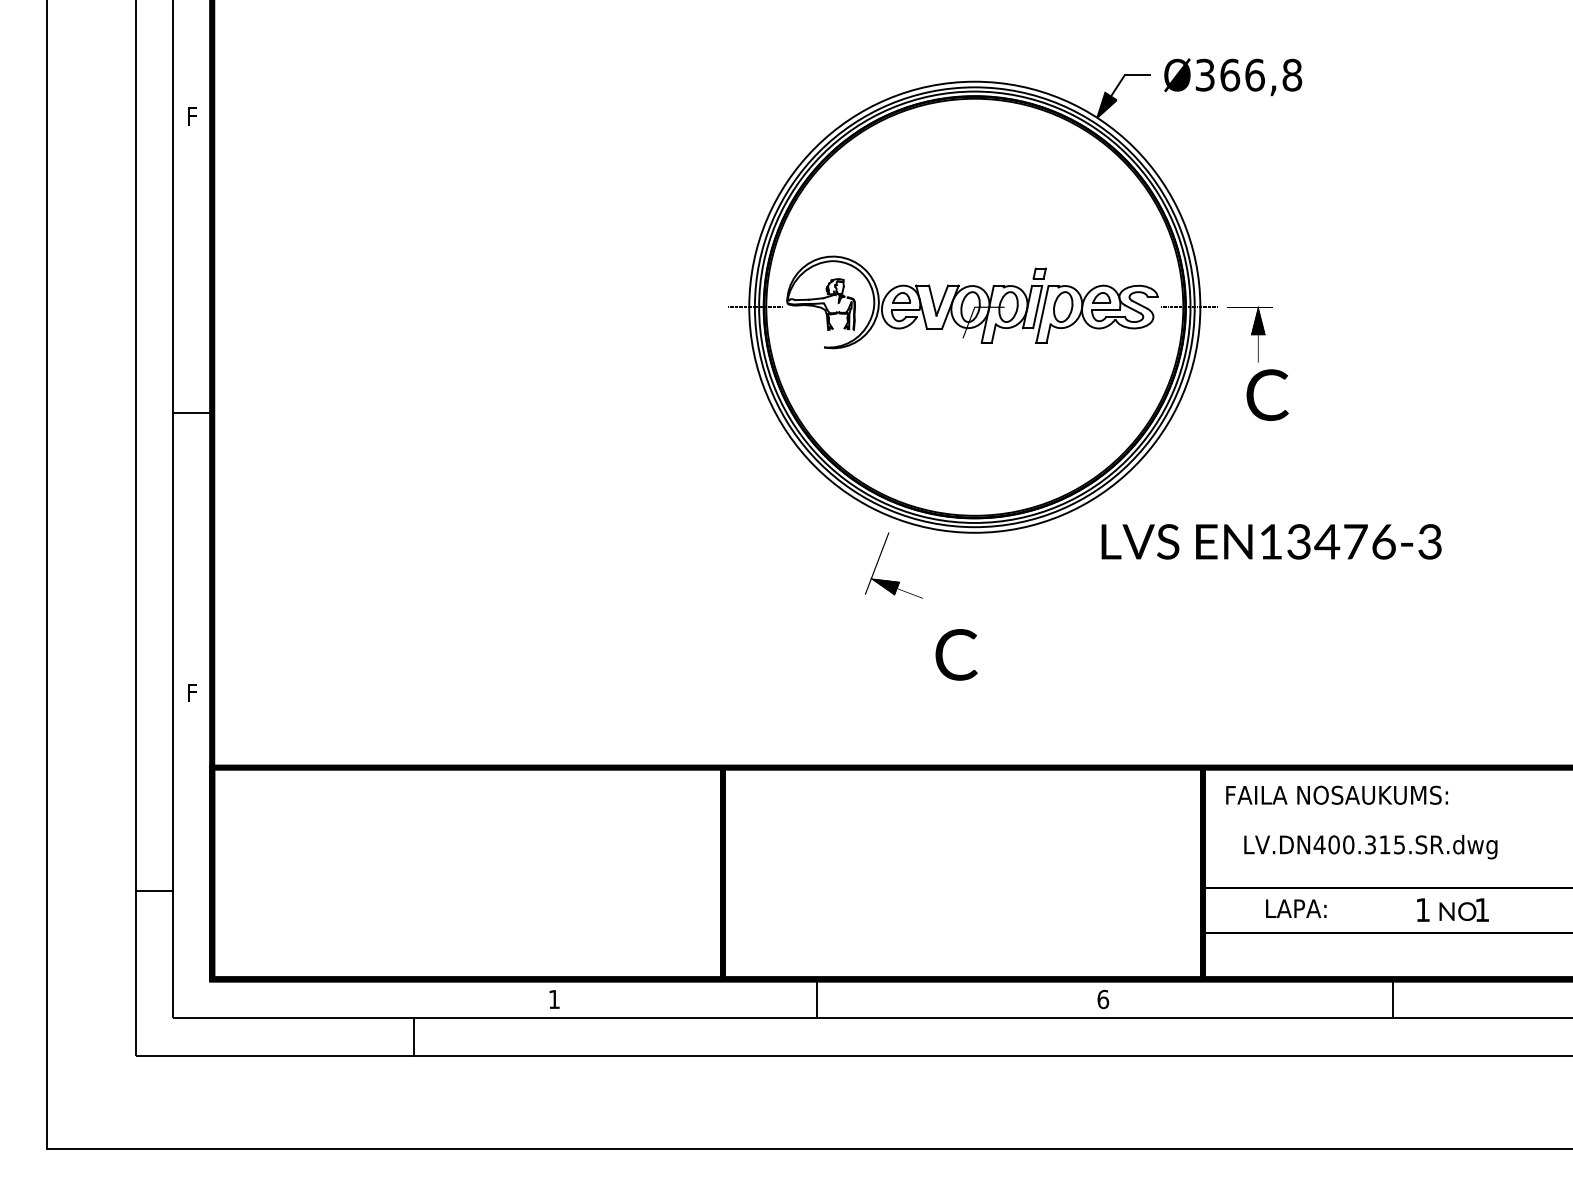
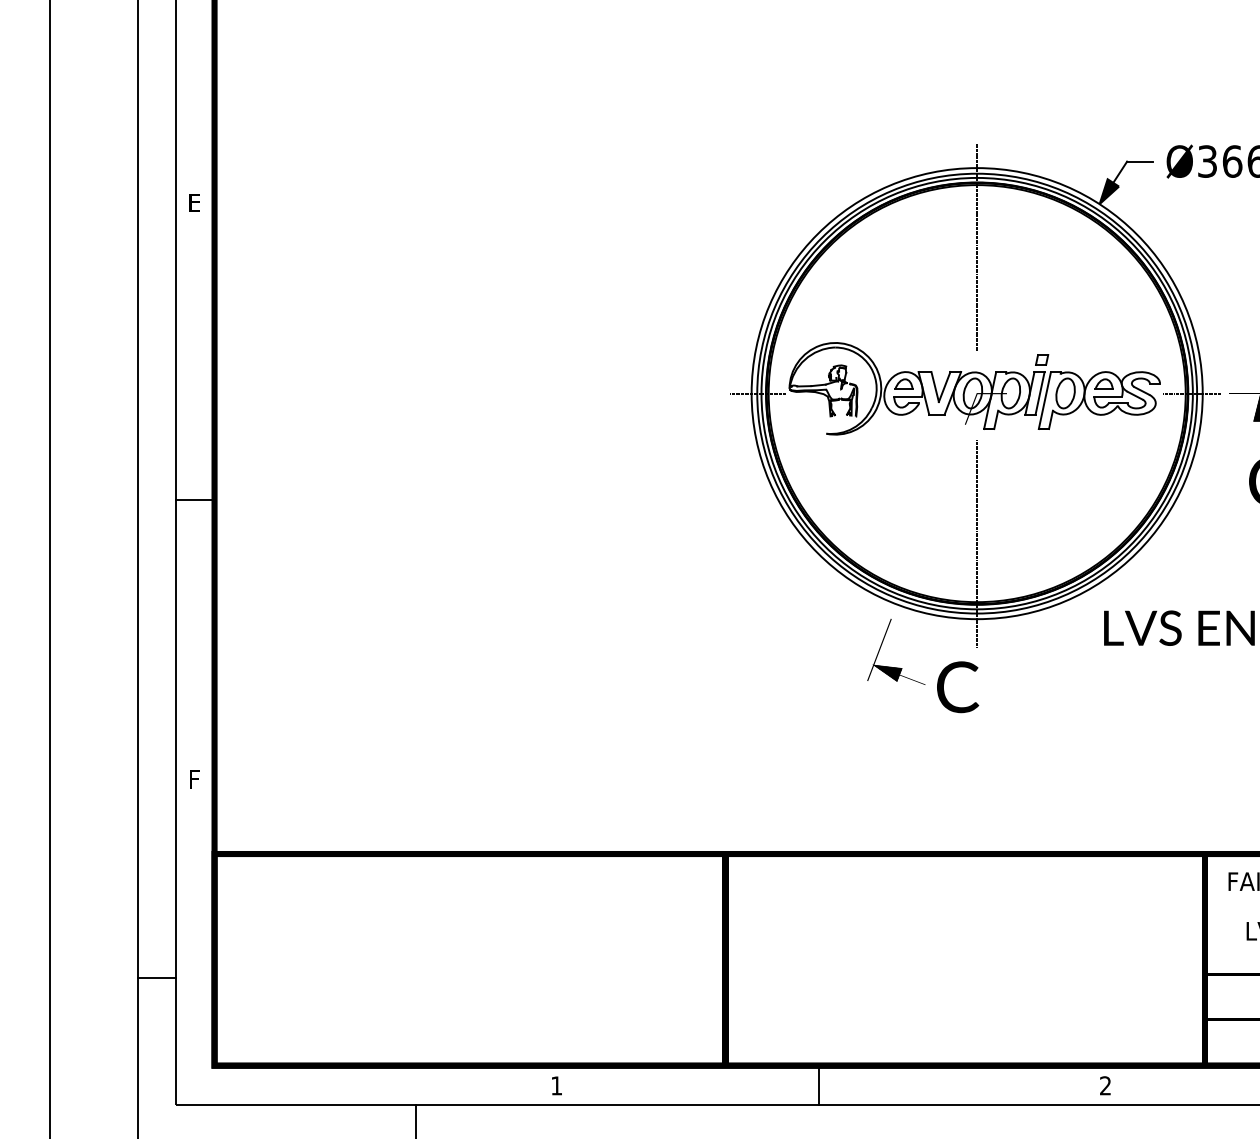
text: (192, 116) -> (194, 202), F -> E
line: (974, 160) -> (976, 246), added
line: (974, 457) -> (976, 543), added
text: (956, 654) -> (957, 686), moved
text: (1103, 999) -> (1105, 1085), 6 -> 2

